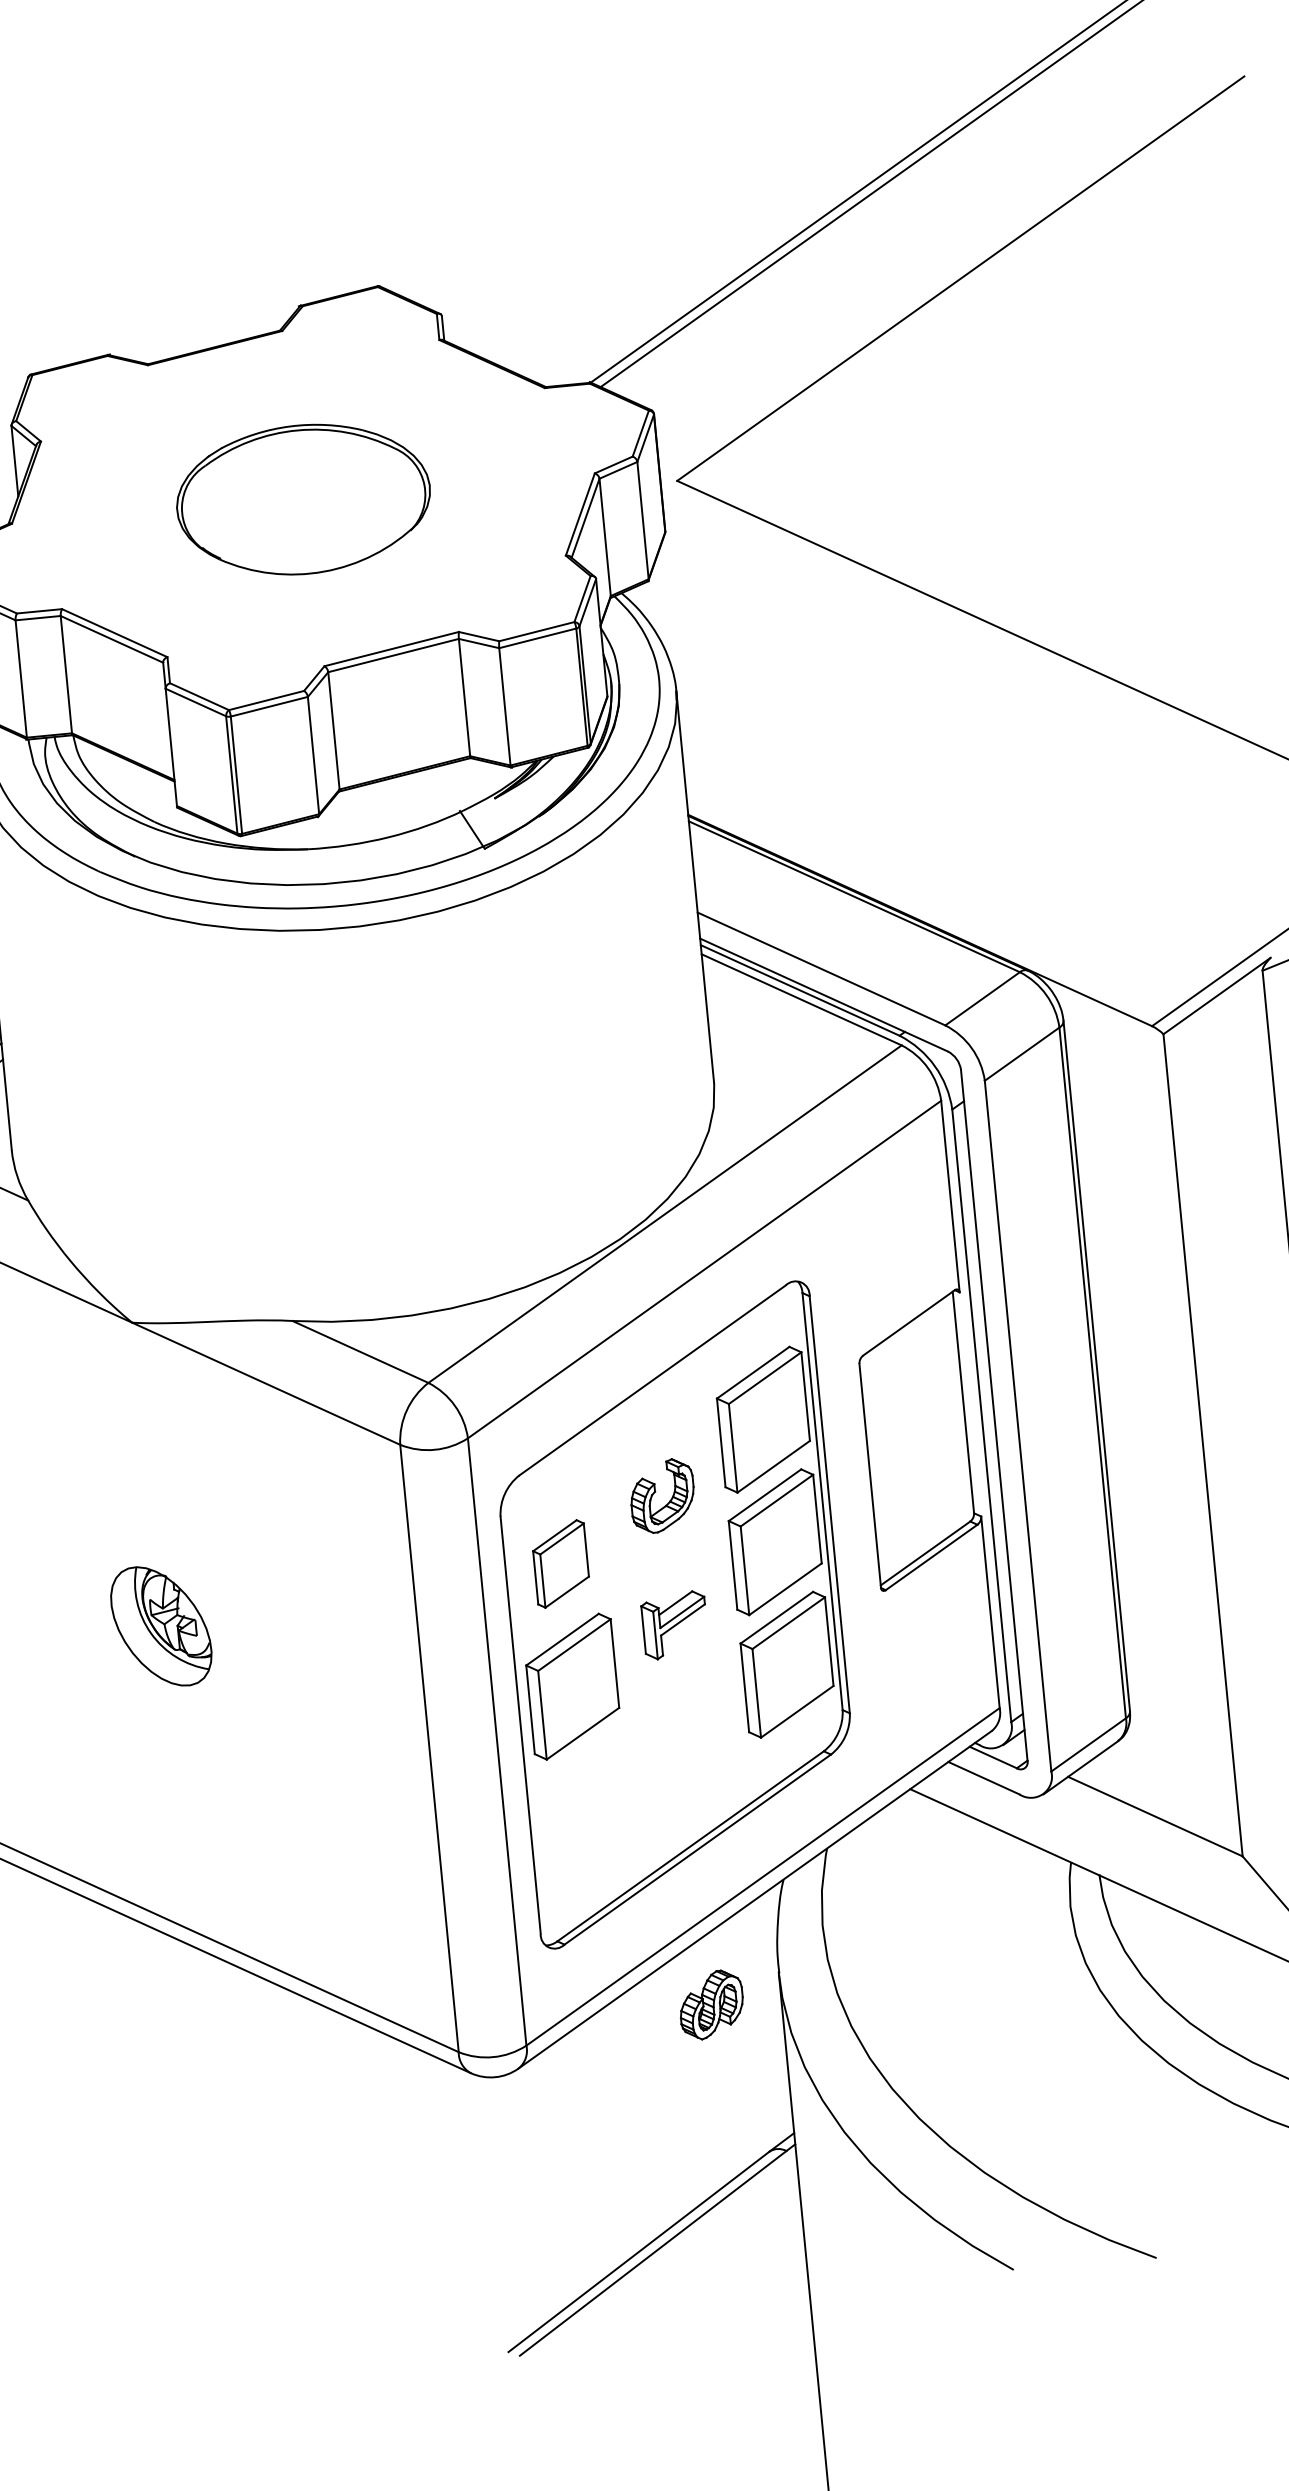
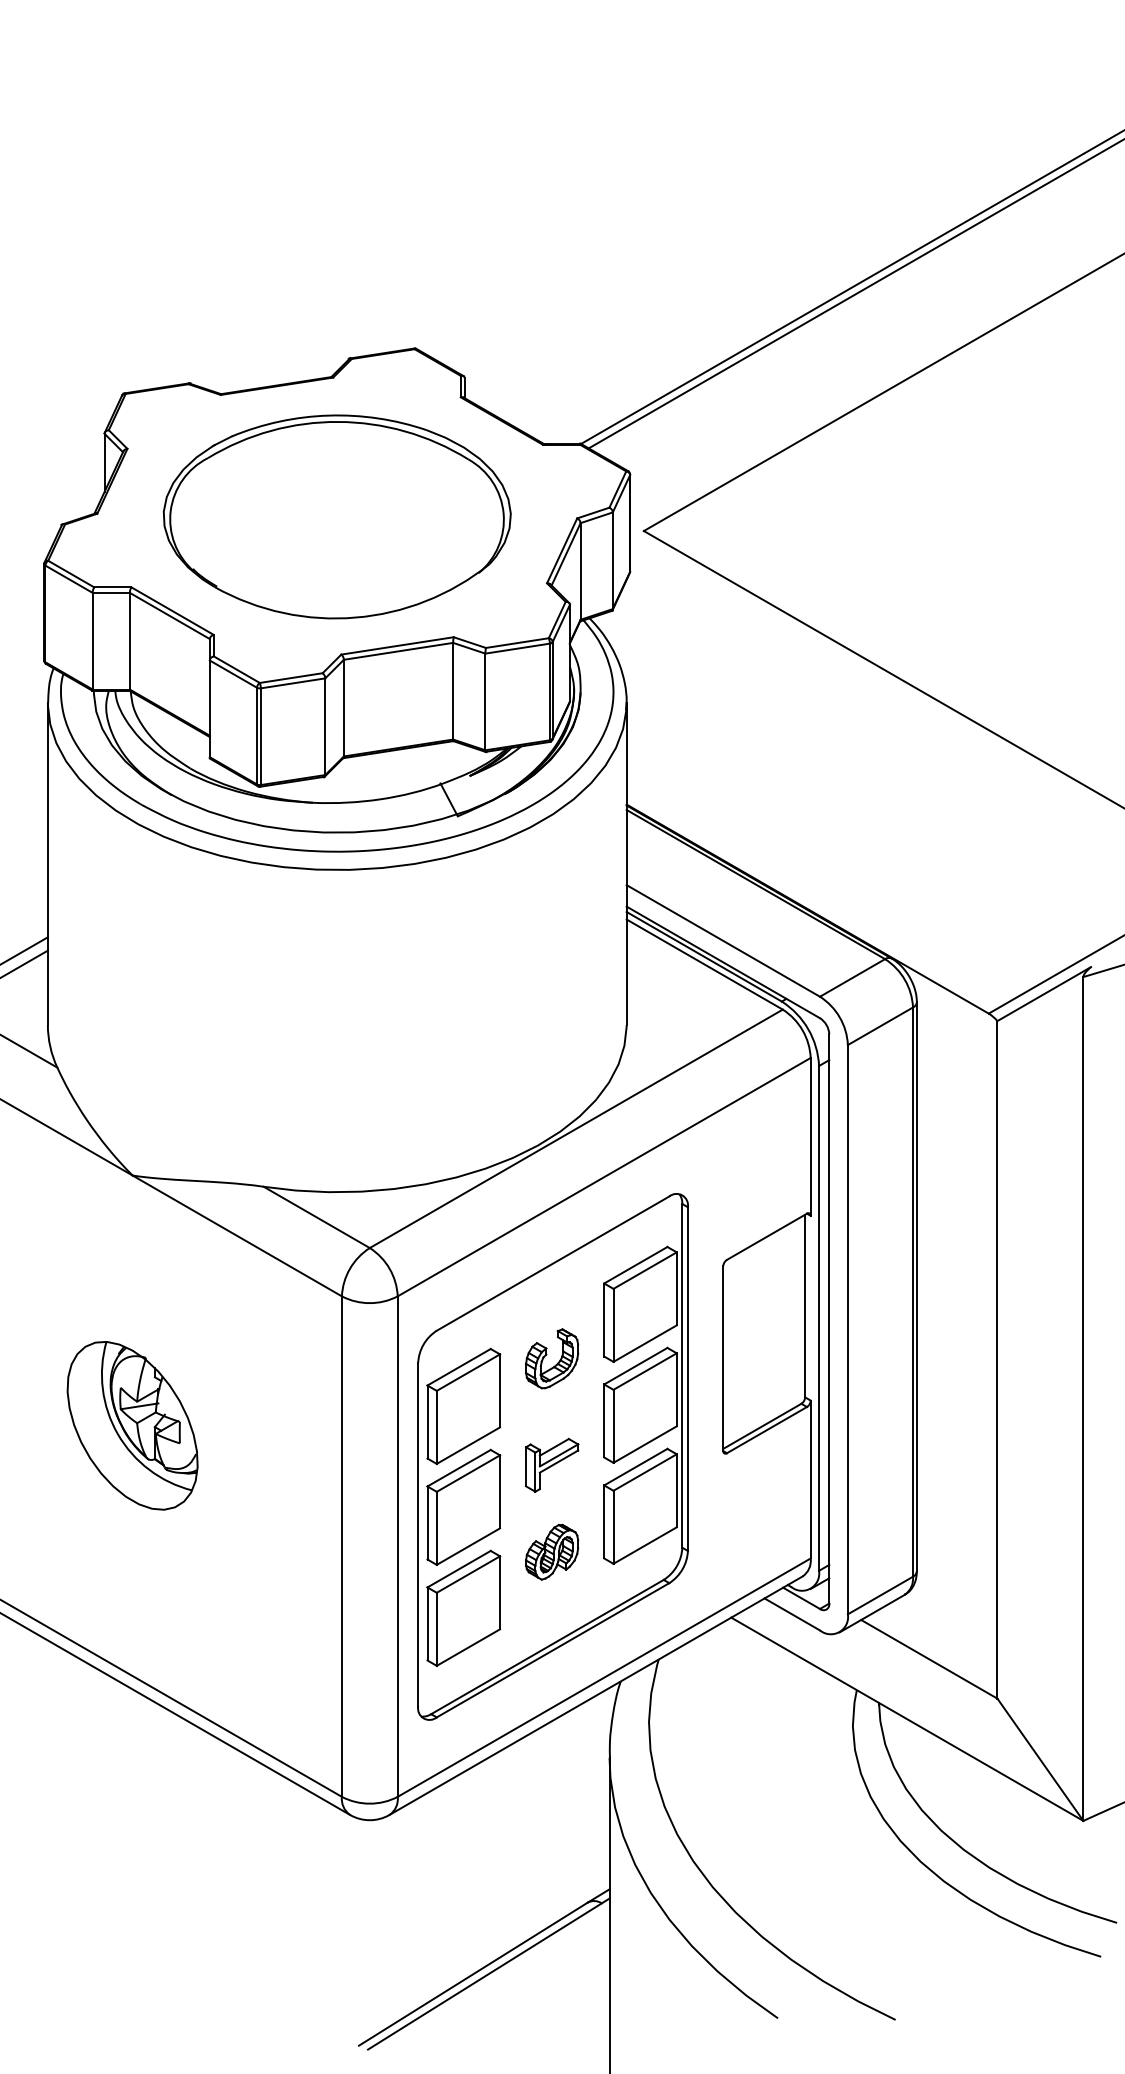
part: (303, 499) -> (337, 516), size x1.67
part: (560, 1563) -> (463, 1405), size x1.67
part: (161, 1625) -> (132, 1425), size x1.67
part: (584, 1808) -> (463, 1607), added
part: (711, 2004) -> (552, 1551), moved

